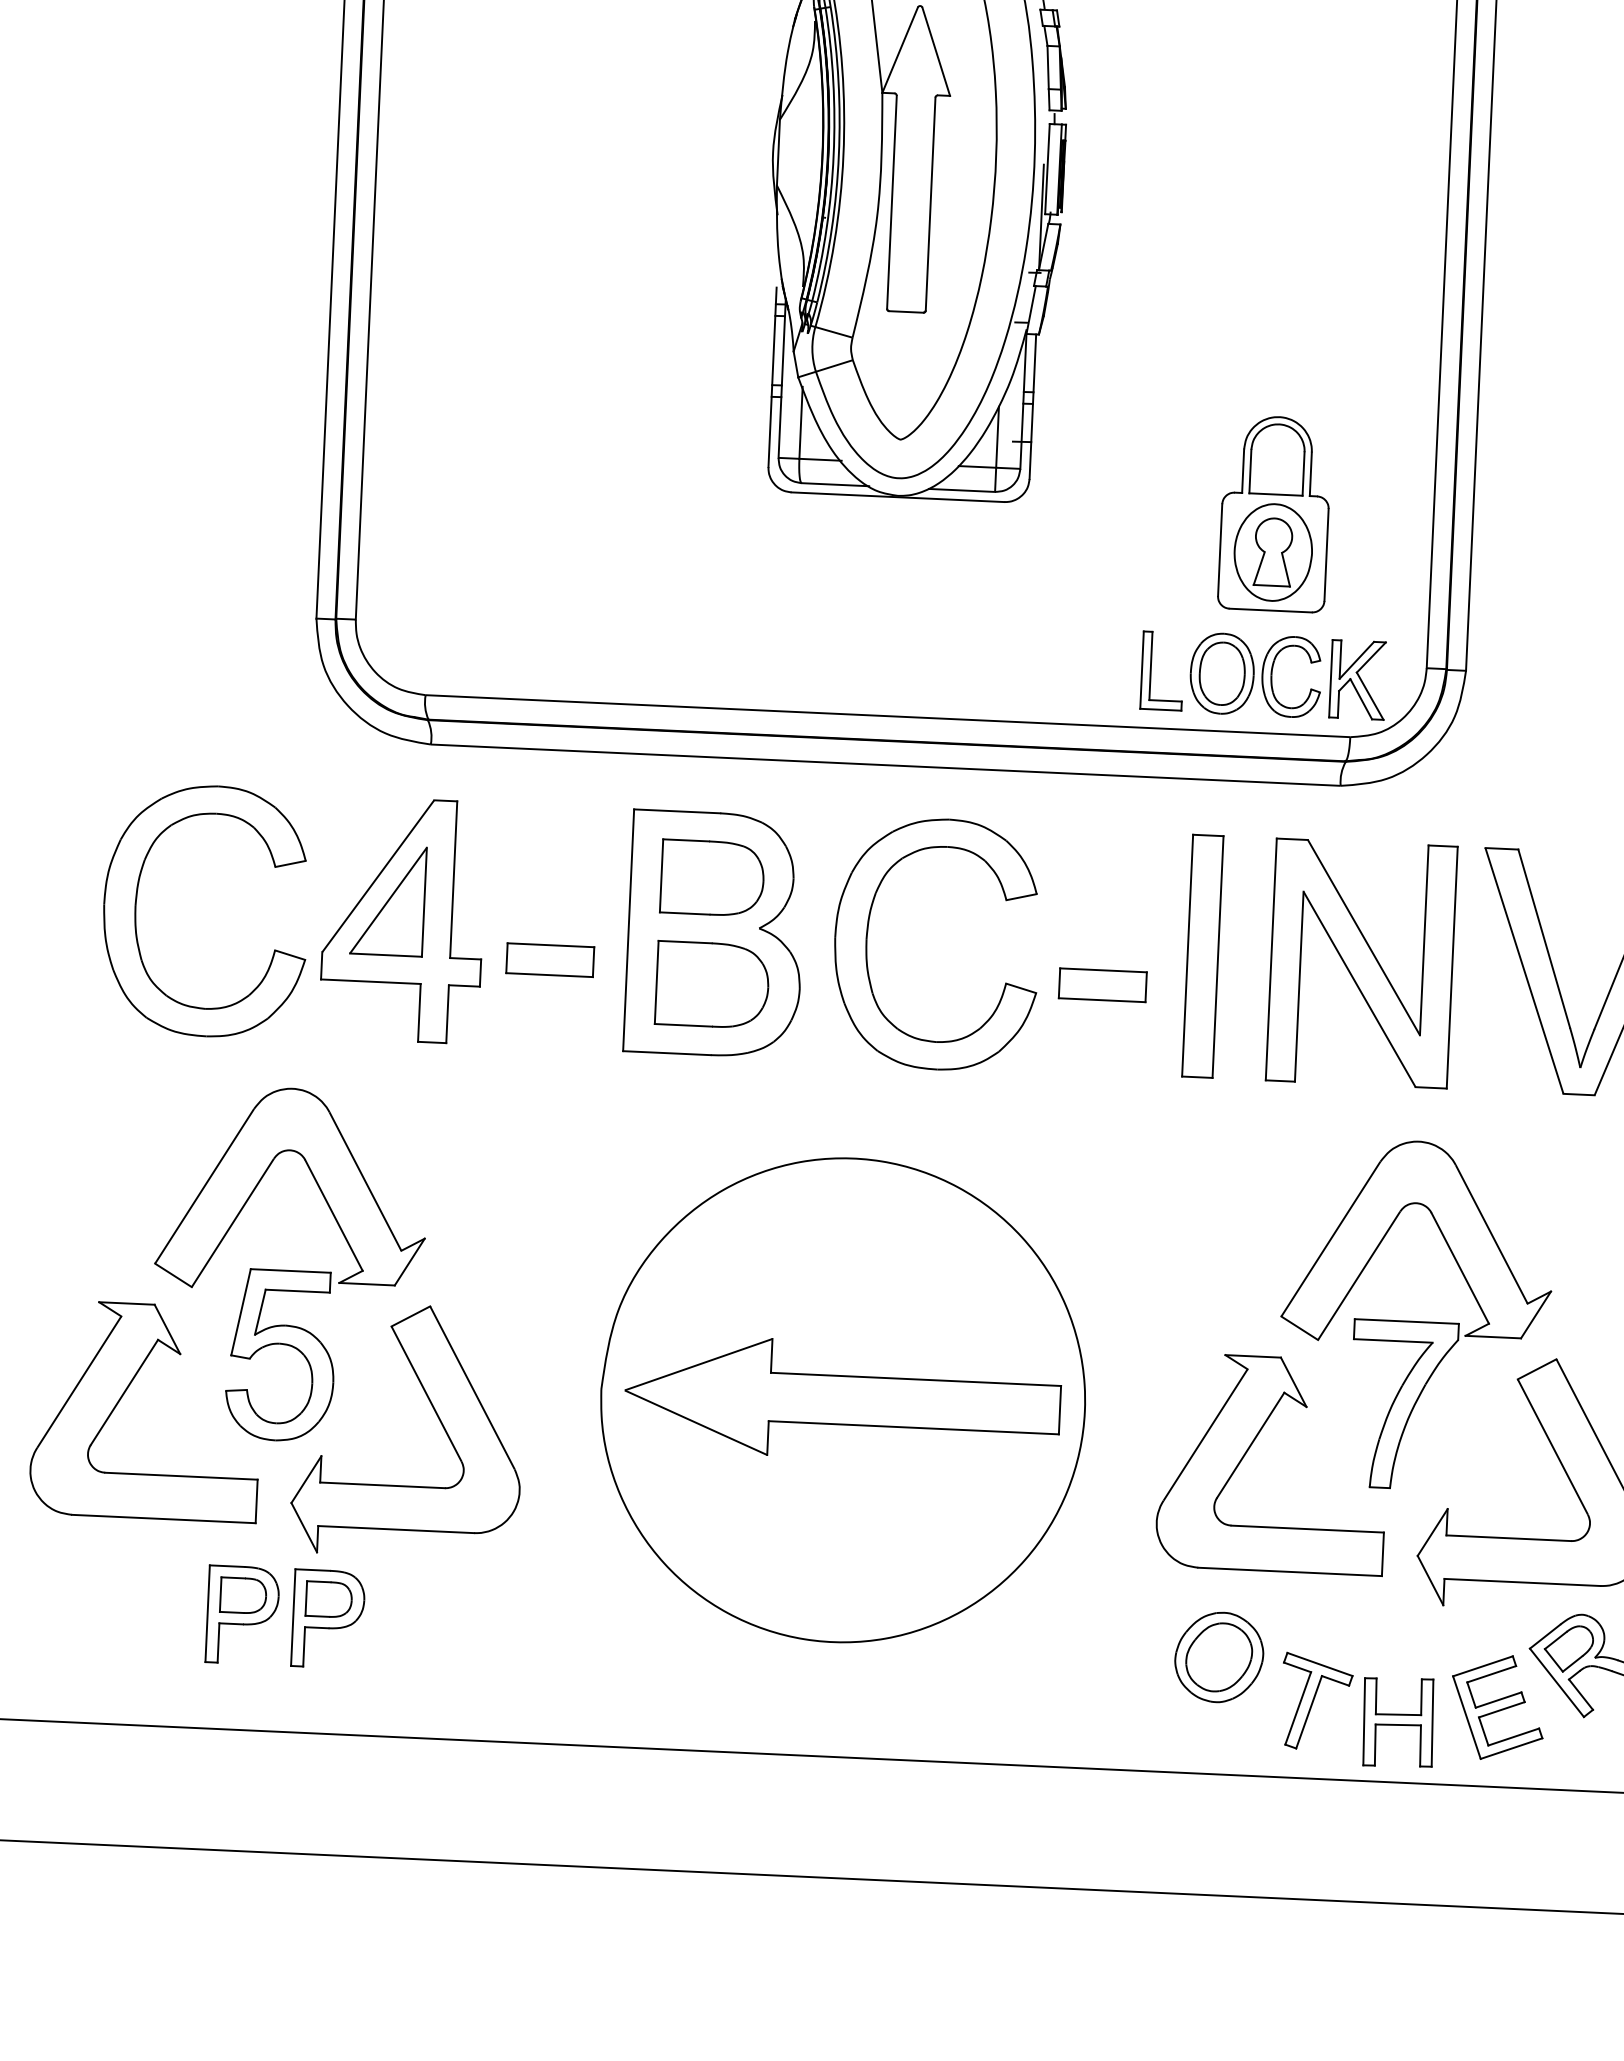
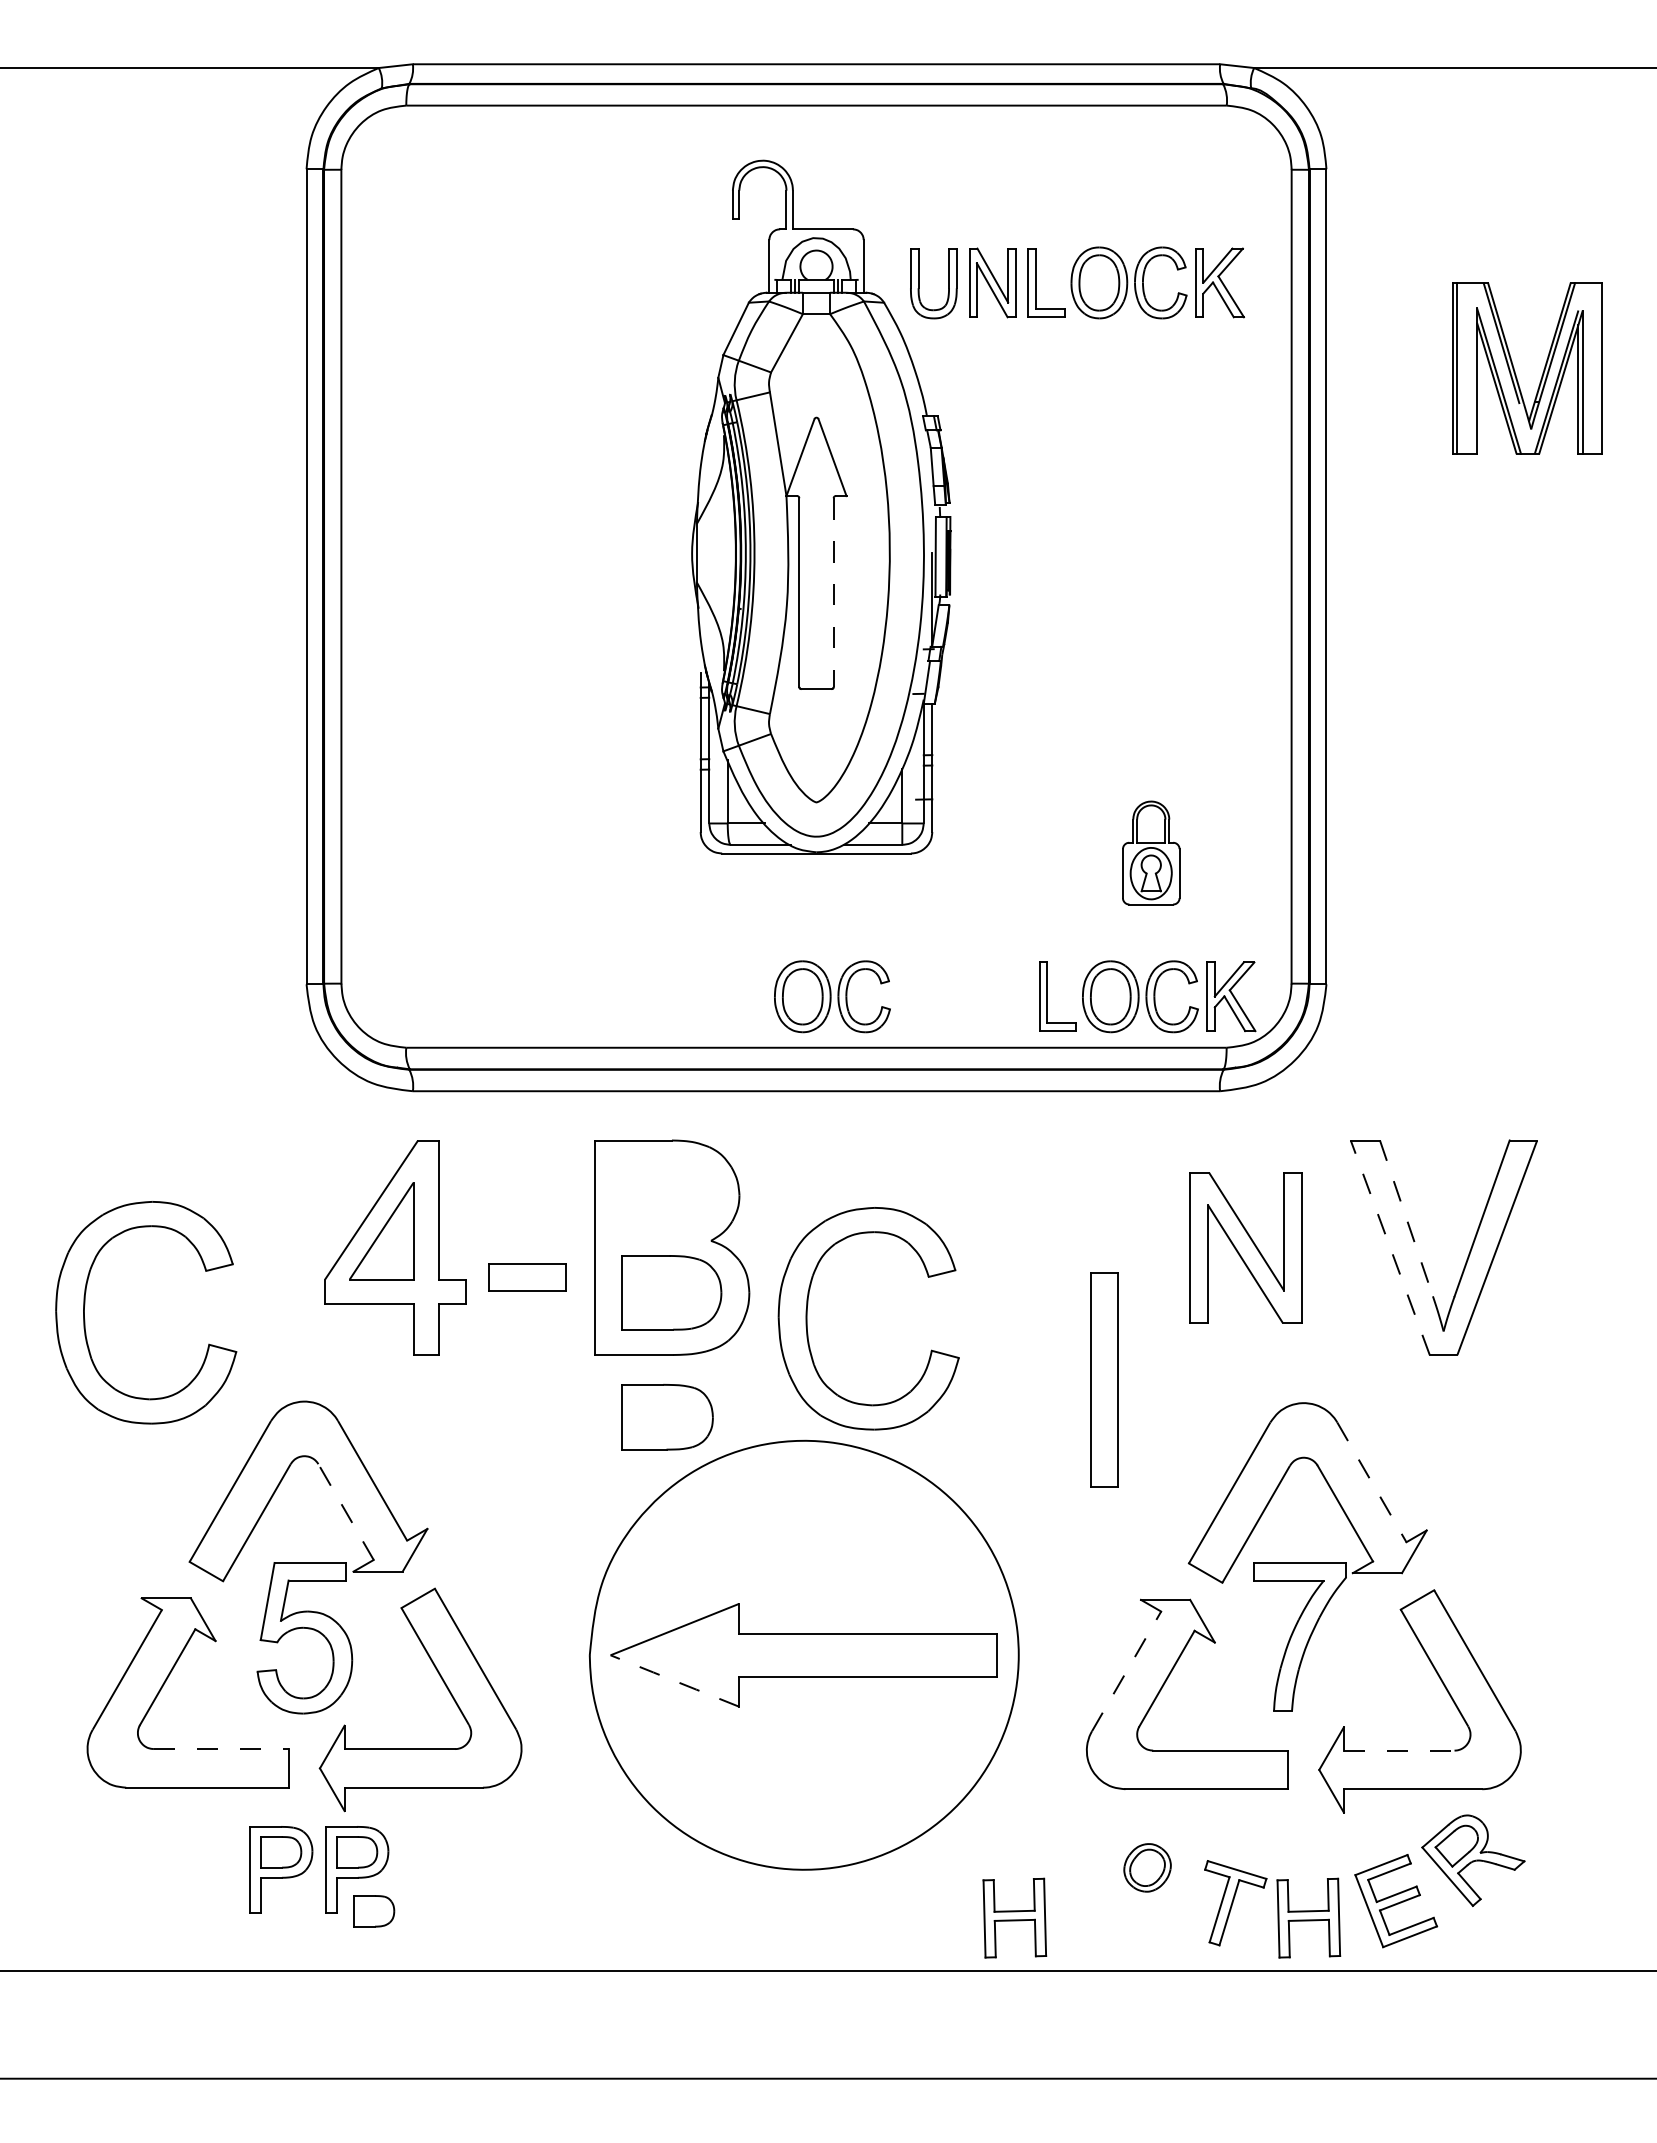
line: (930, 205) -> (833, 593), solid -> dashed
part: (1275, 513) -> (1151, 852), size x0.6
part: (908, 659) -> (832, 996), added
part: (712, 878) -> (667, 1417), moved
part: (137, 899) -> (85, 1305), moved
line: (1544, 938) -> (1406, 1218), solid -> dashed
part: (867, 940) -> (807, 1318), moved
part: (1202, 956) -> (1104, 1379), moved
part: (1361, 963) -> (1245, 1247), size x0.7
line: (1524, 970) -> (1390, 1247), solid -> dashed
part: (1102, 985) -> (1017, 1277), removed
line: (333, 1214) -> (345, 1511), solid -> dashed
line: (1491, 1234) -> (1371, 1482), solid -> dashed
line: (695, 1422) -> (674, 1680), solid -> dashed
line: (1205, 1435) -> (1126, 1671), solid -> dashed
line: (181, 1476) -> (221, 1749), solid -> dashed
line: (1509, 1538) -> (1399, 1750), solid -> dashed
part: (1219, 1657) -> (1147, 1867), size x0.6
part: (345, 1667) -> (374, 1911), added
part: (1066, 1706) -> (1014, 1917), added

